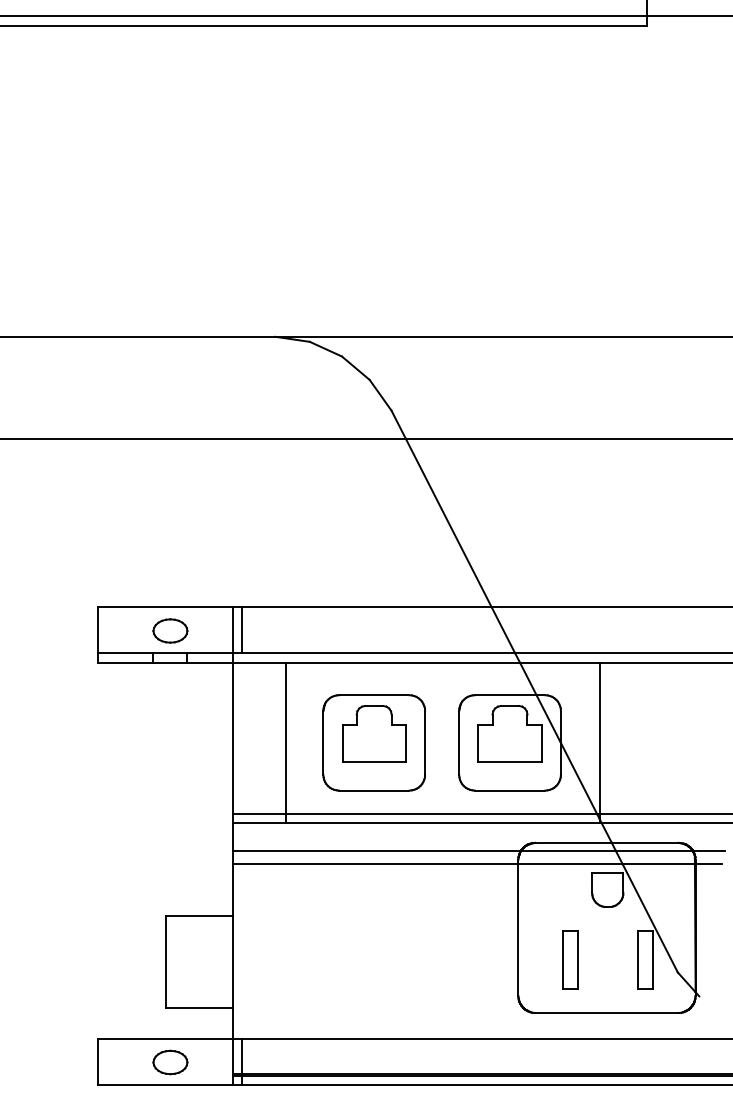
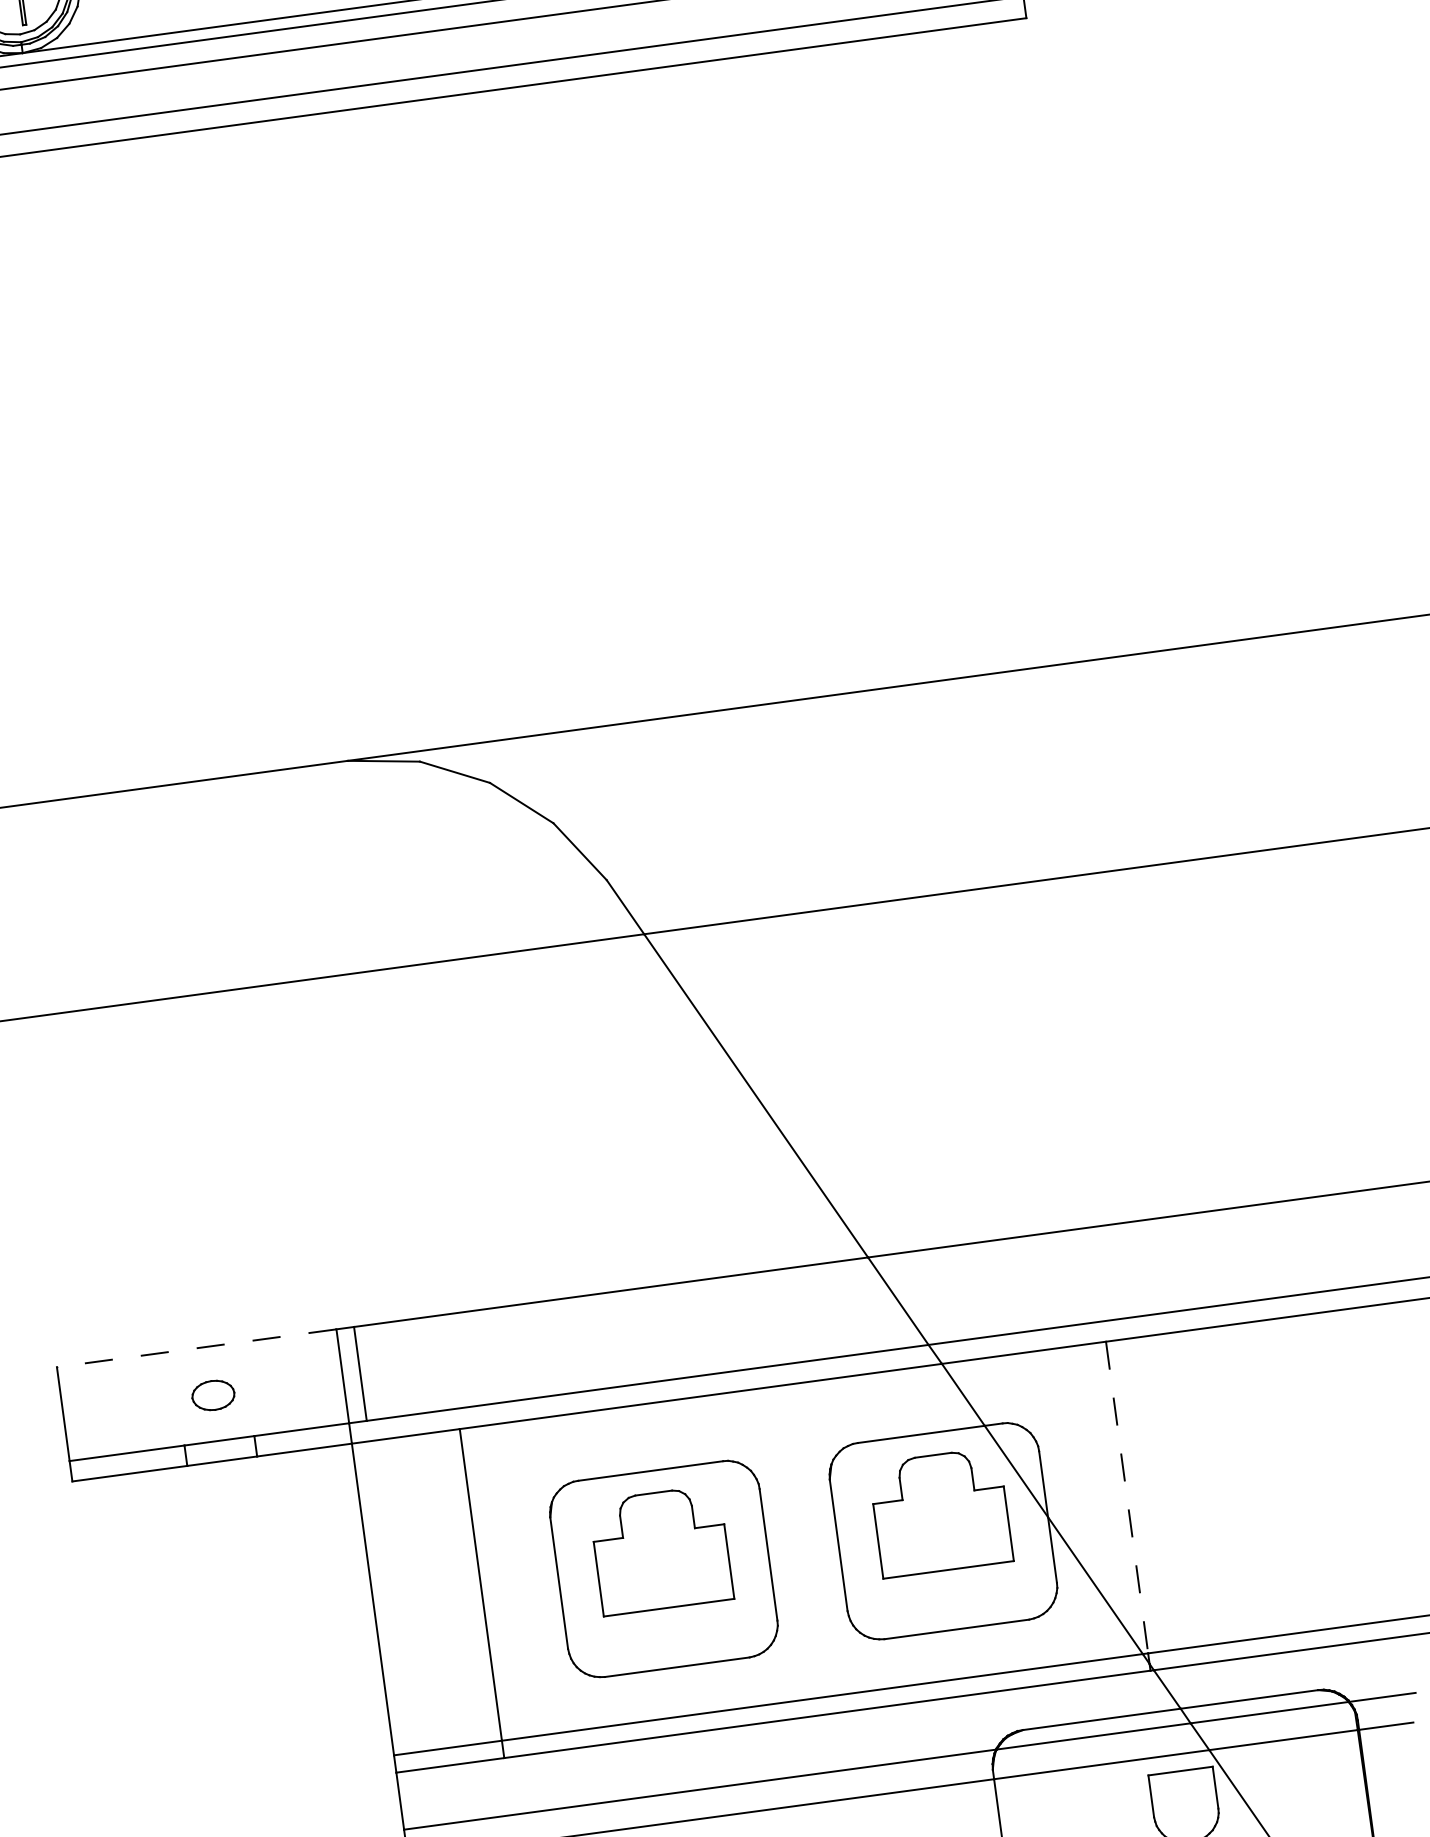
line: (165, 607) -> (196, 1348), solid -> dashed
part: (170, 630) -> (213, 1394), size x0.6
line: (599, 738) -> (1126, 1497), solid -> dashed

